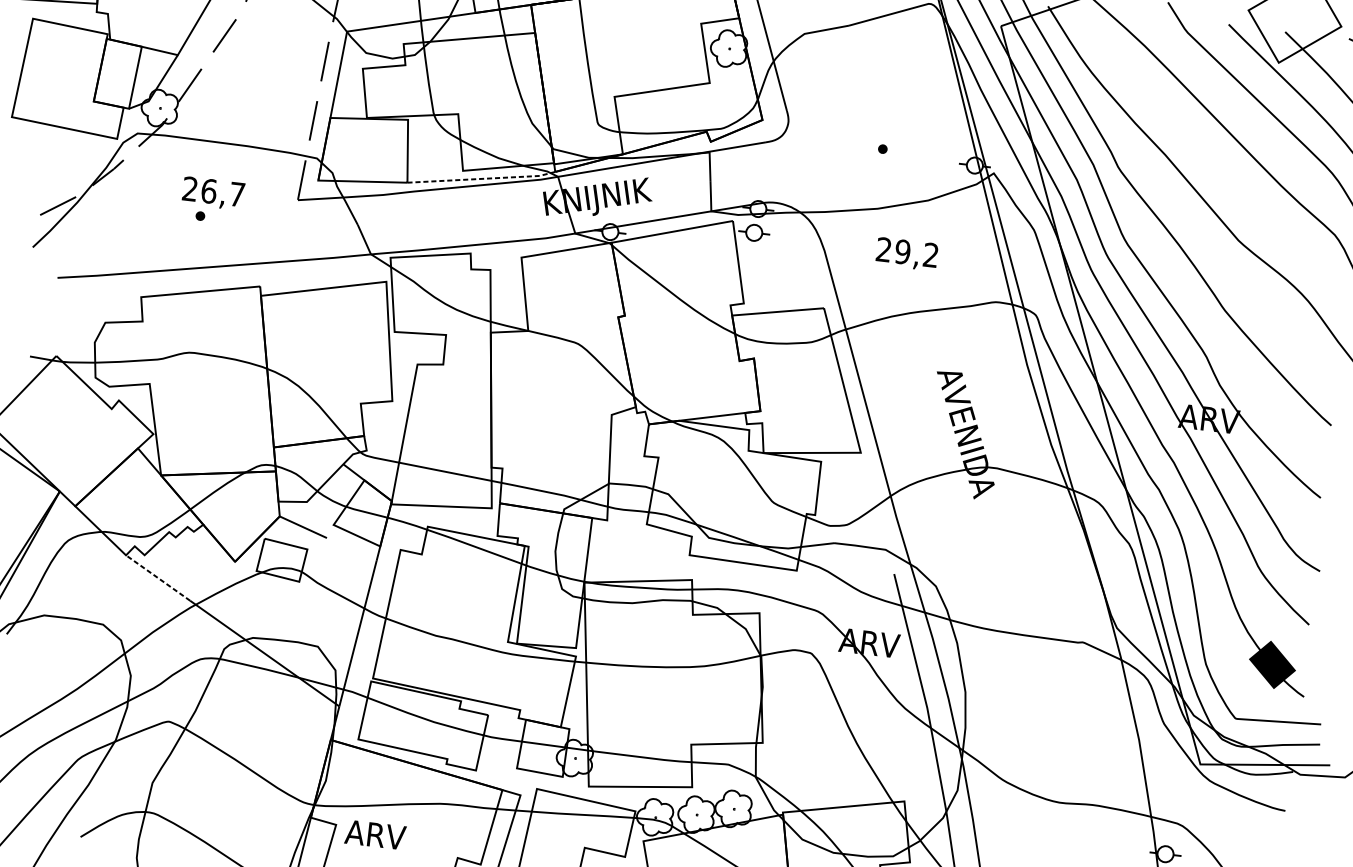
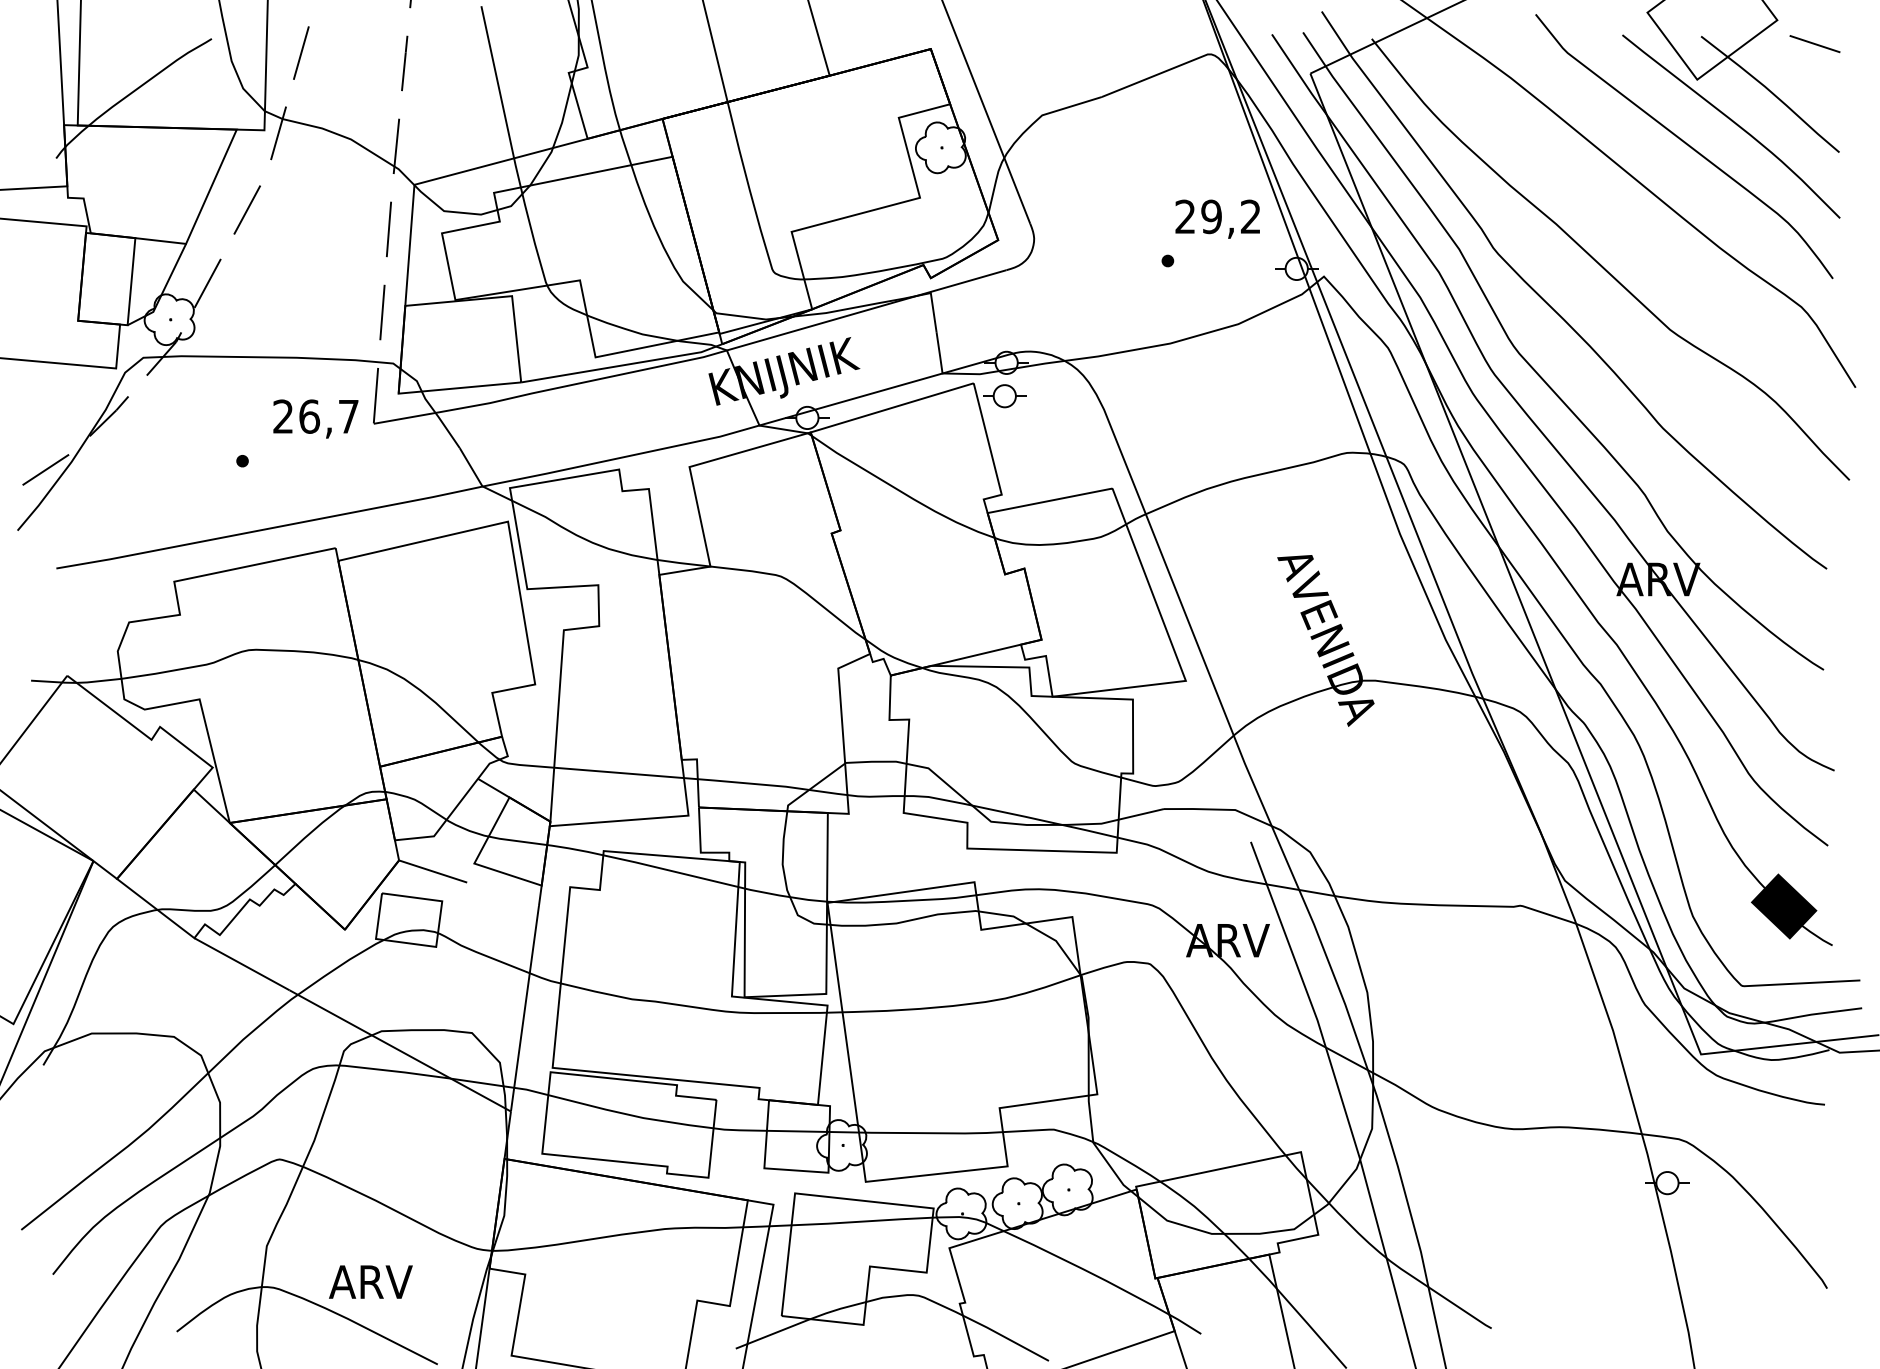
line: (481, 178) -> (622, 365), dashed -> solid
text: (213, 193) -> (315, 418), moved
text: (906, 253) -> (1217, 218), moved
line: (157, 577) -> (241, 963), dashed -> solid
text: (375, 834) -> (370, 1281), moved

